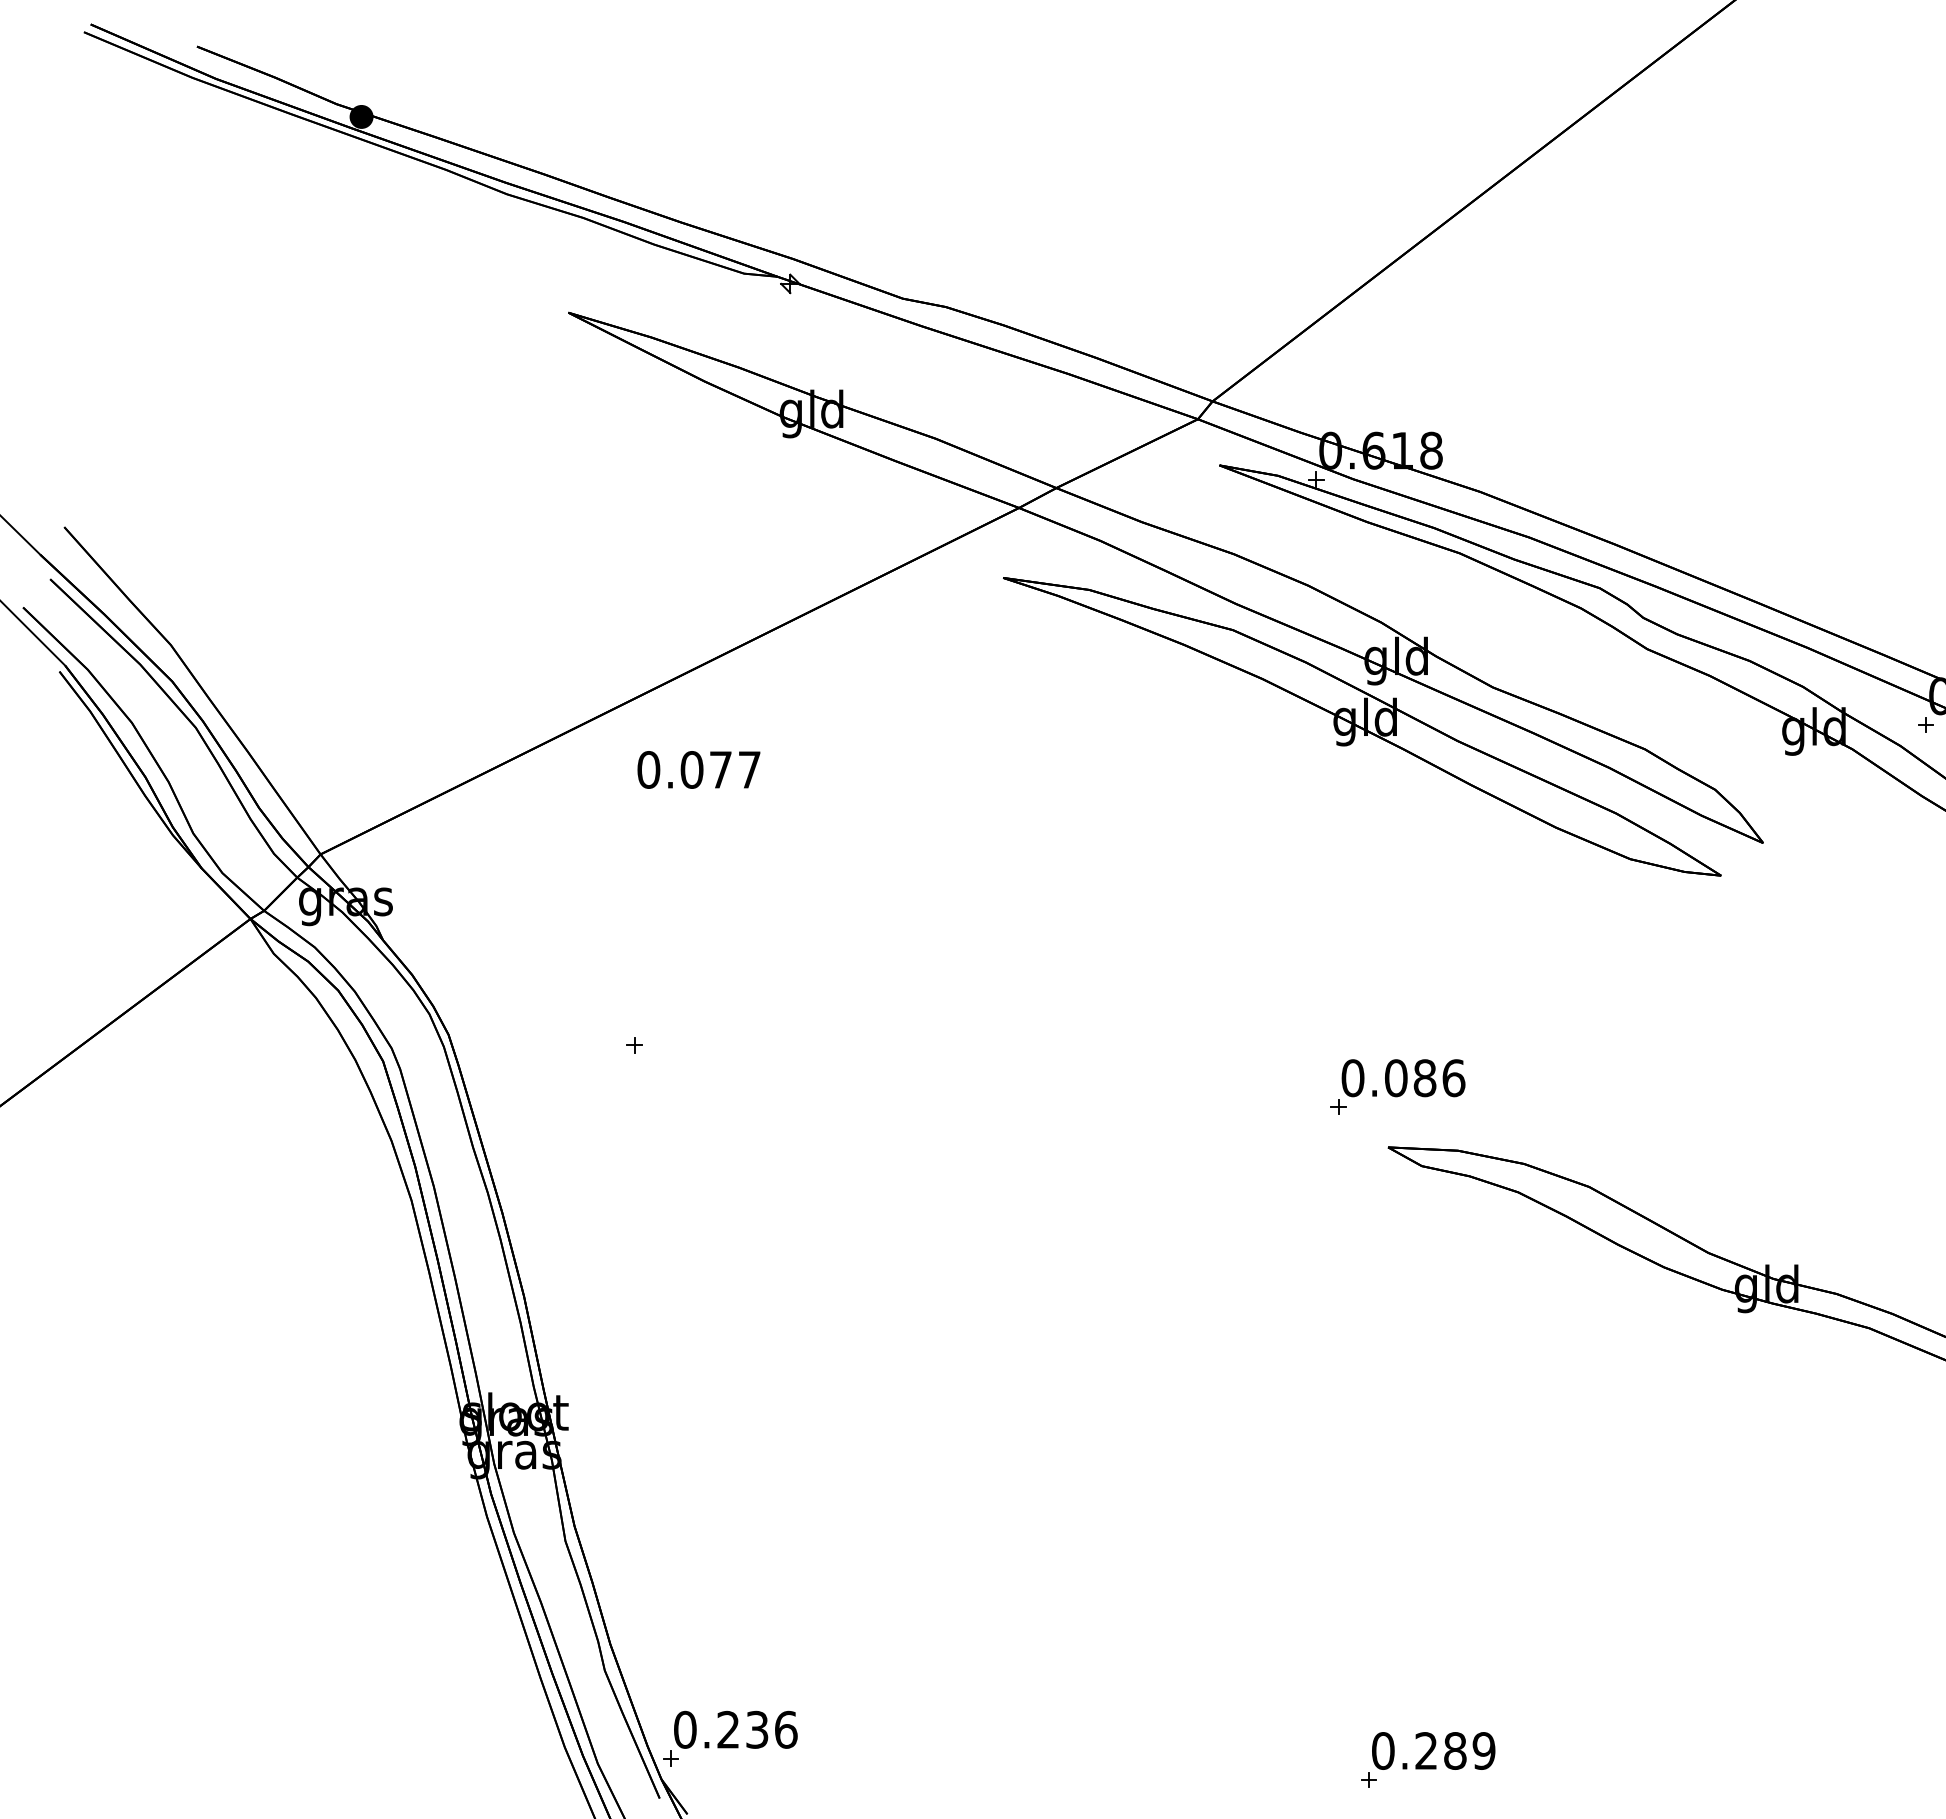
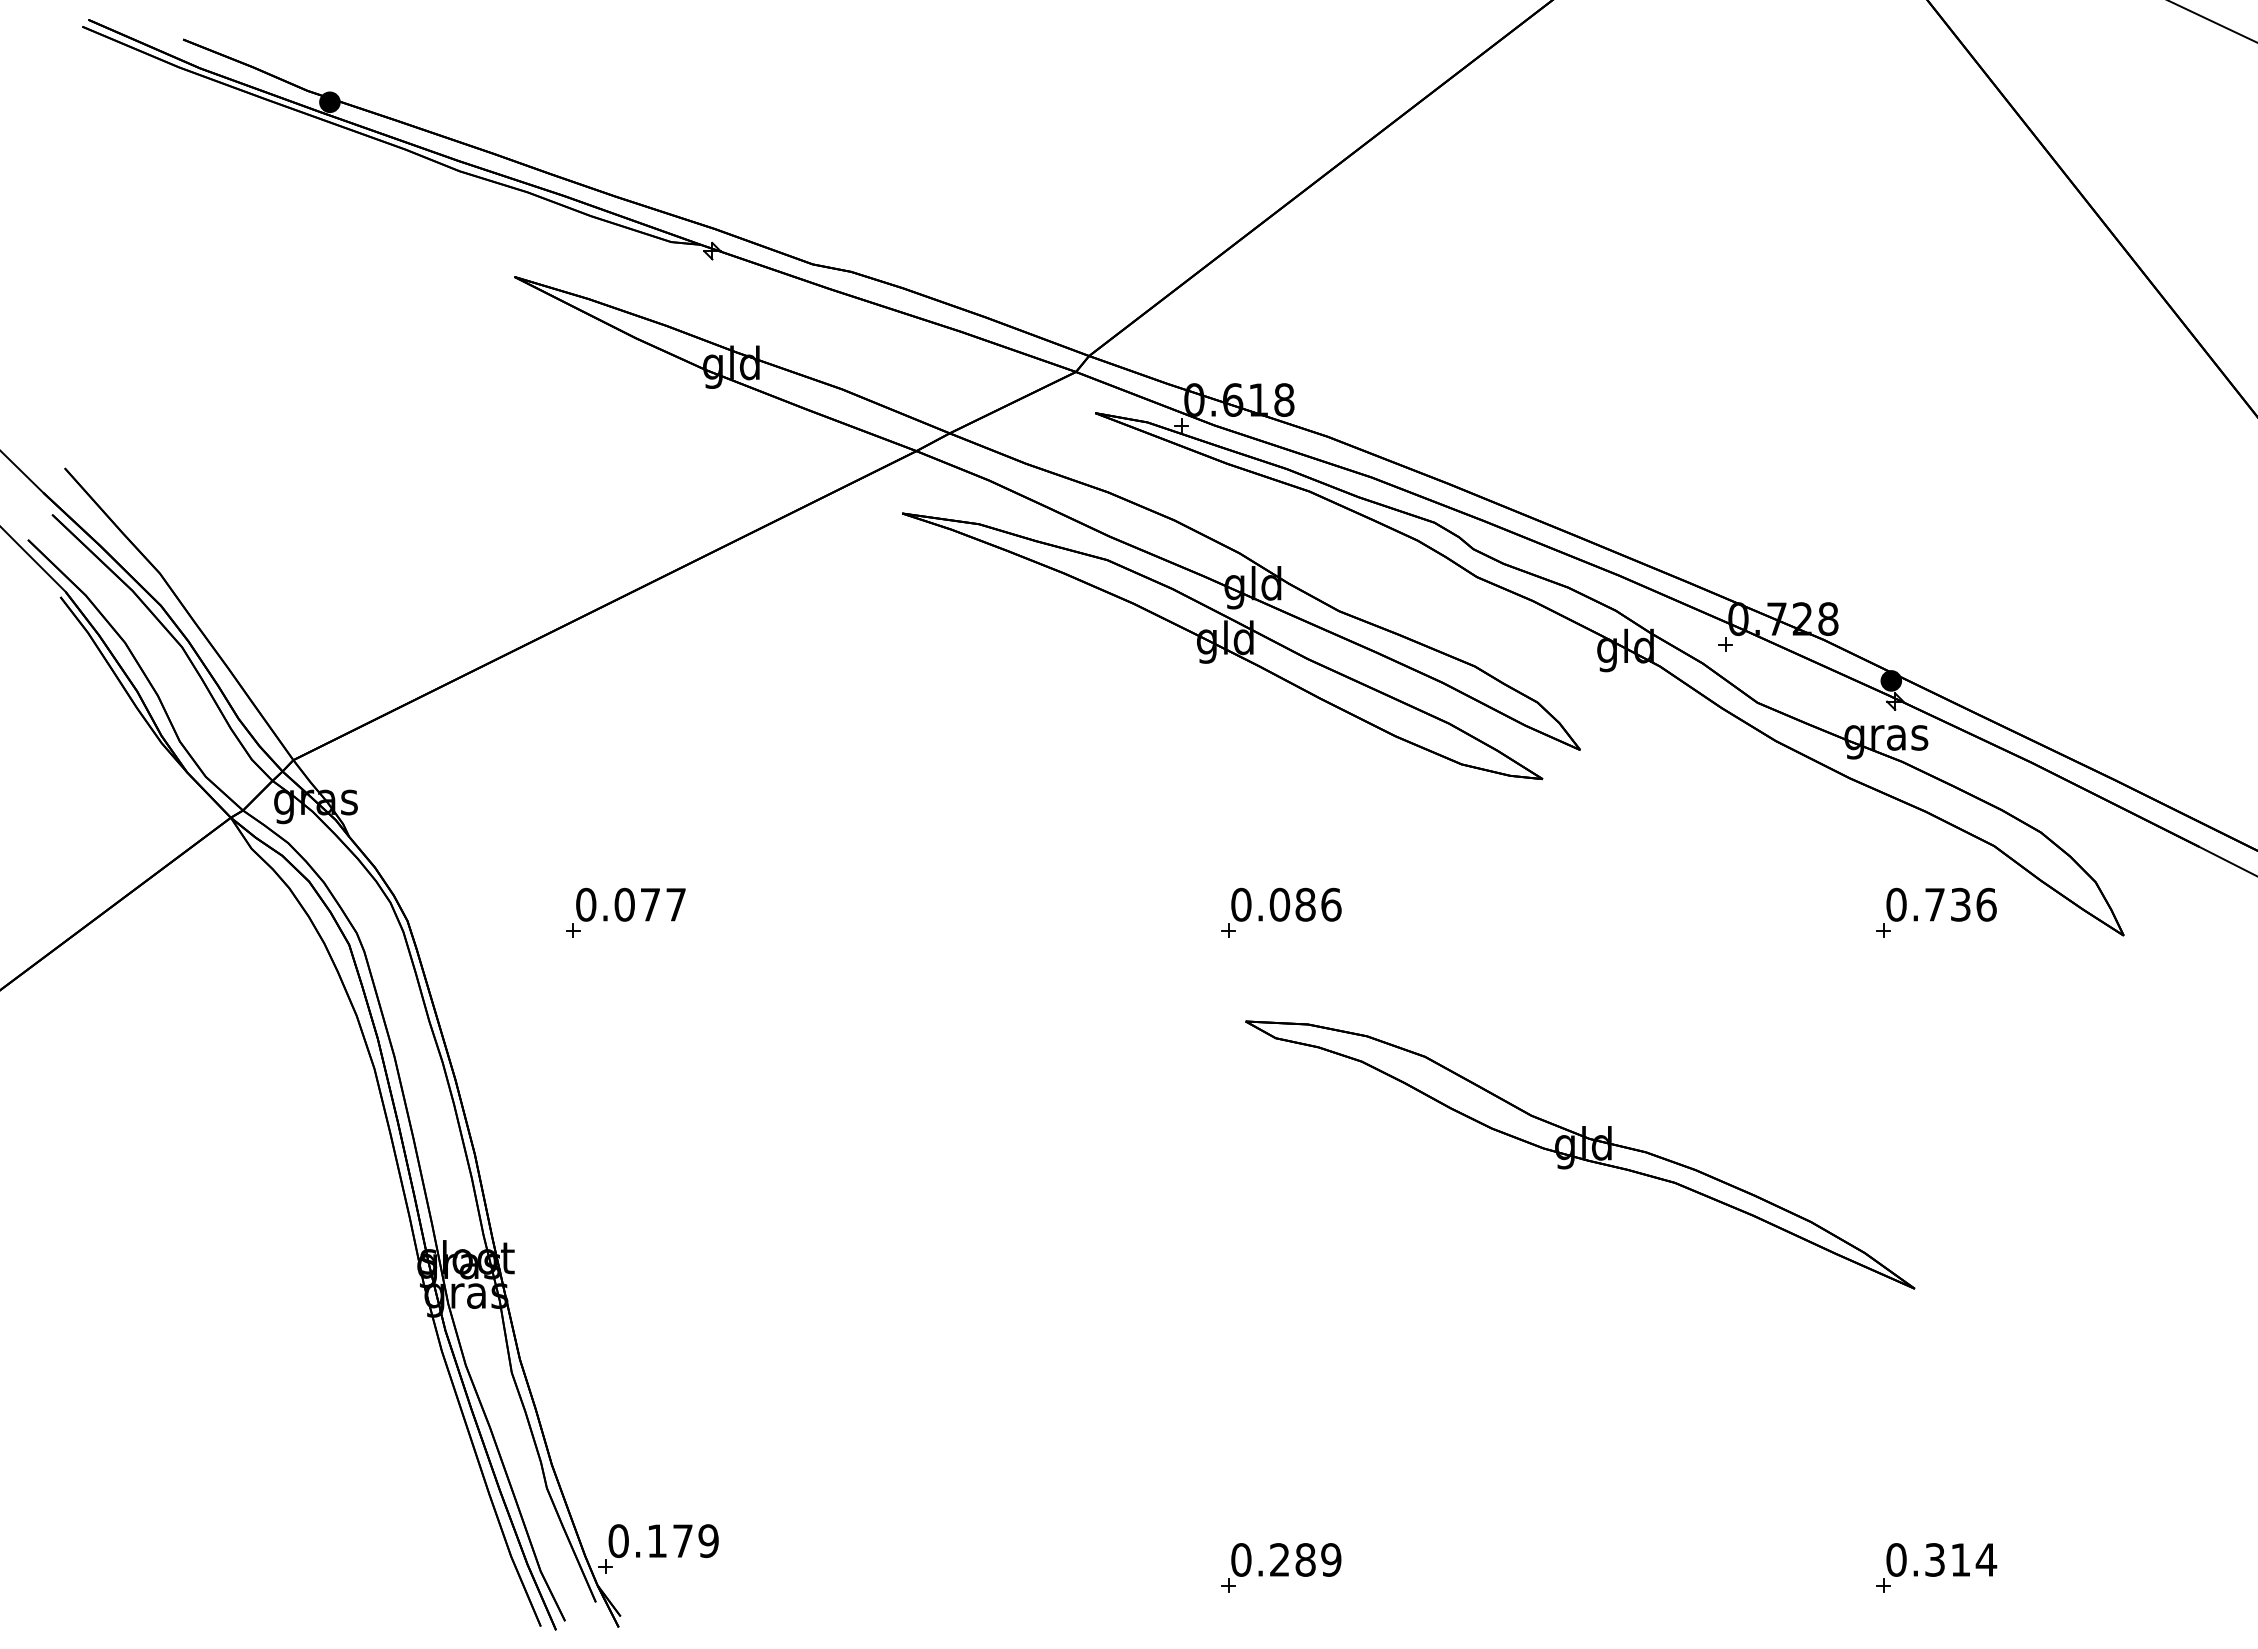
text: (698, 769) -> (630, 904), moved
part: (1398, 1086) -> (1281, 912), moved
text: (756, 1730) -> (682, 1541), 0.236 -> 0.179

